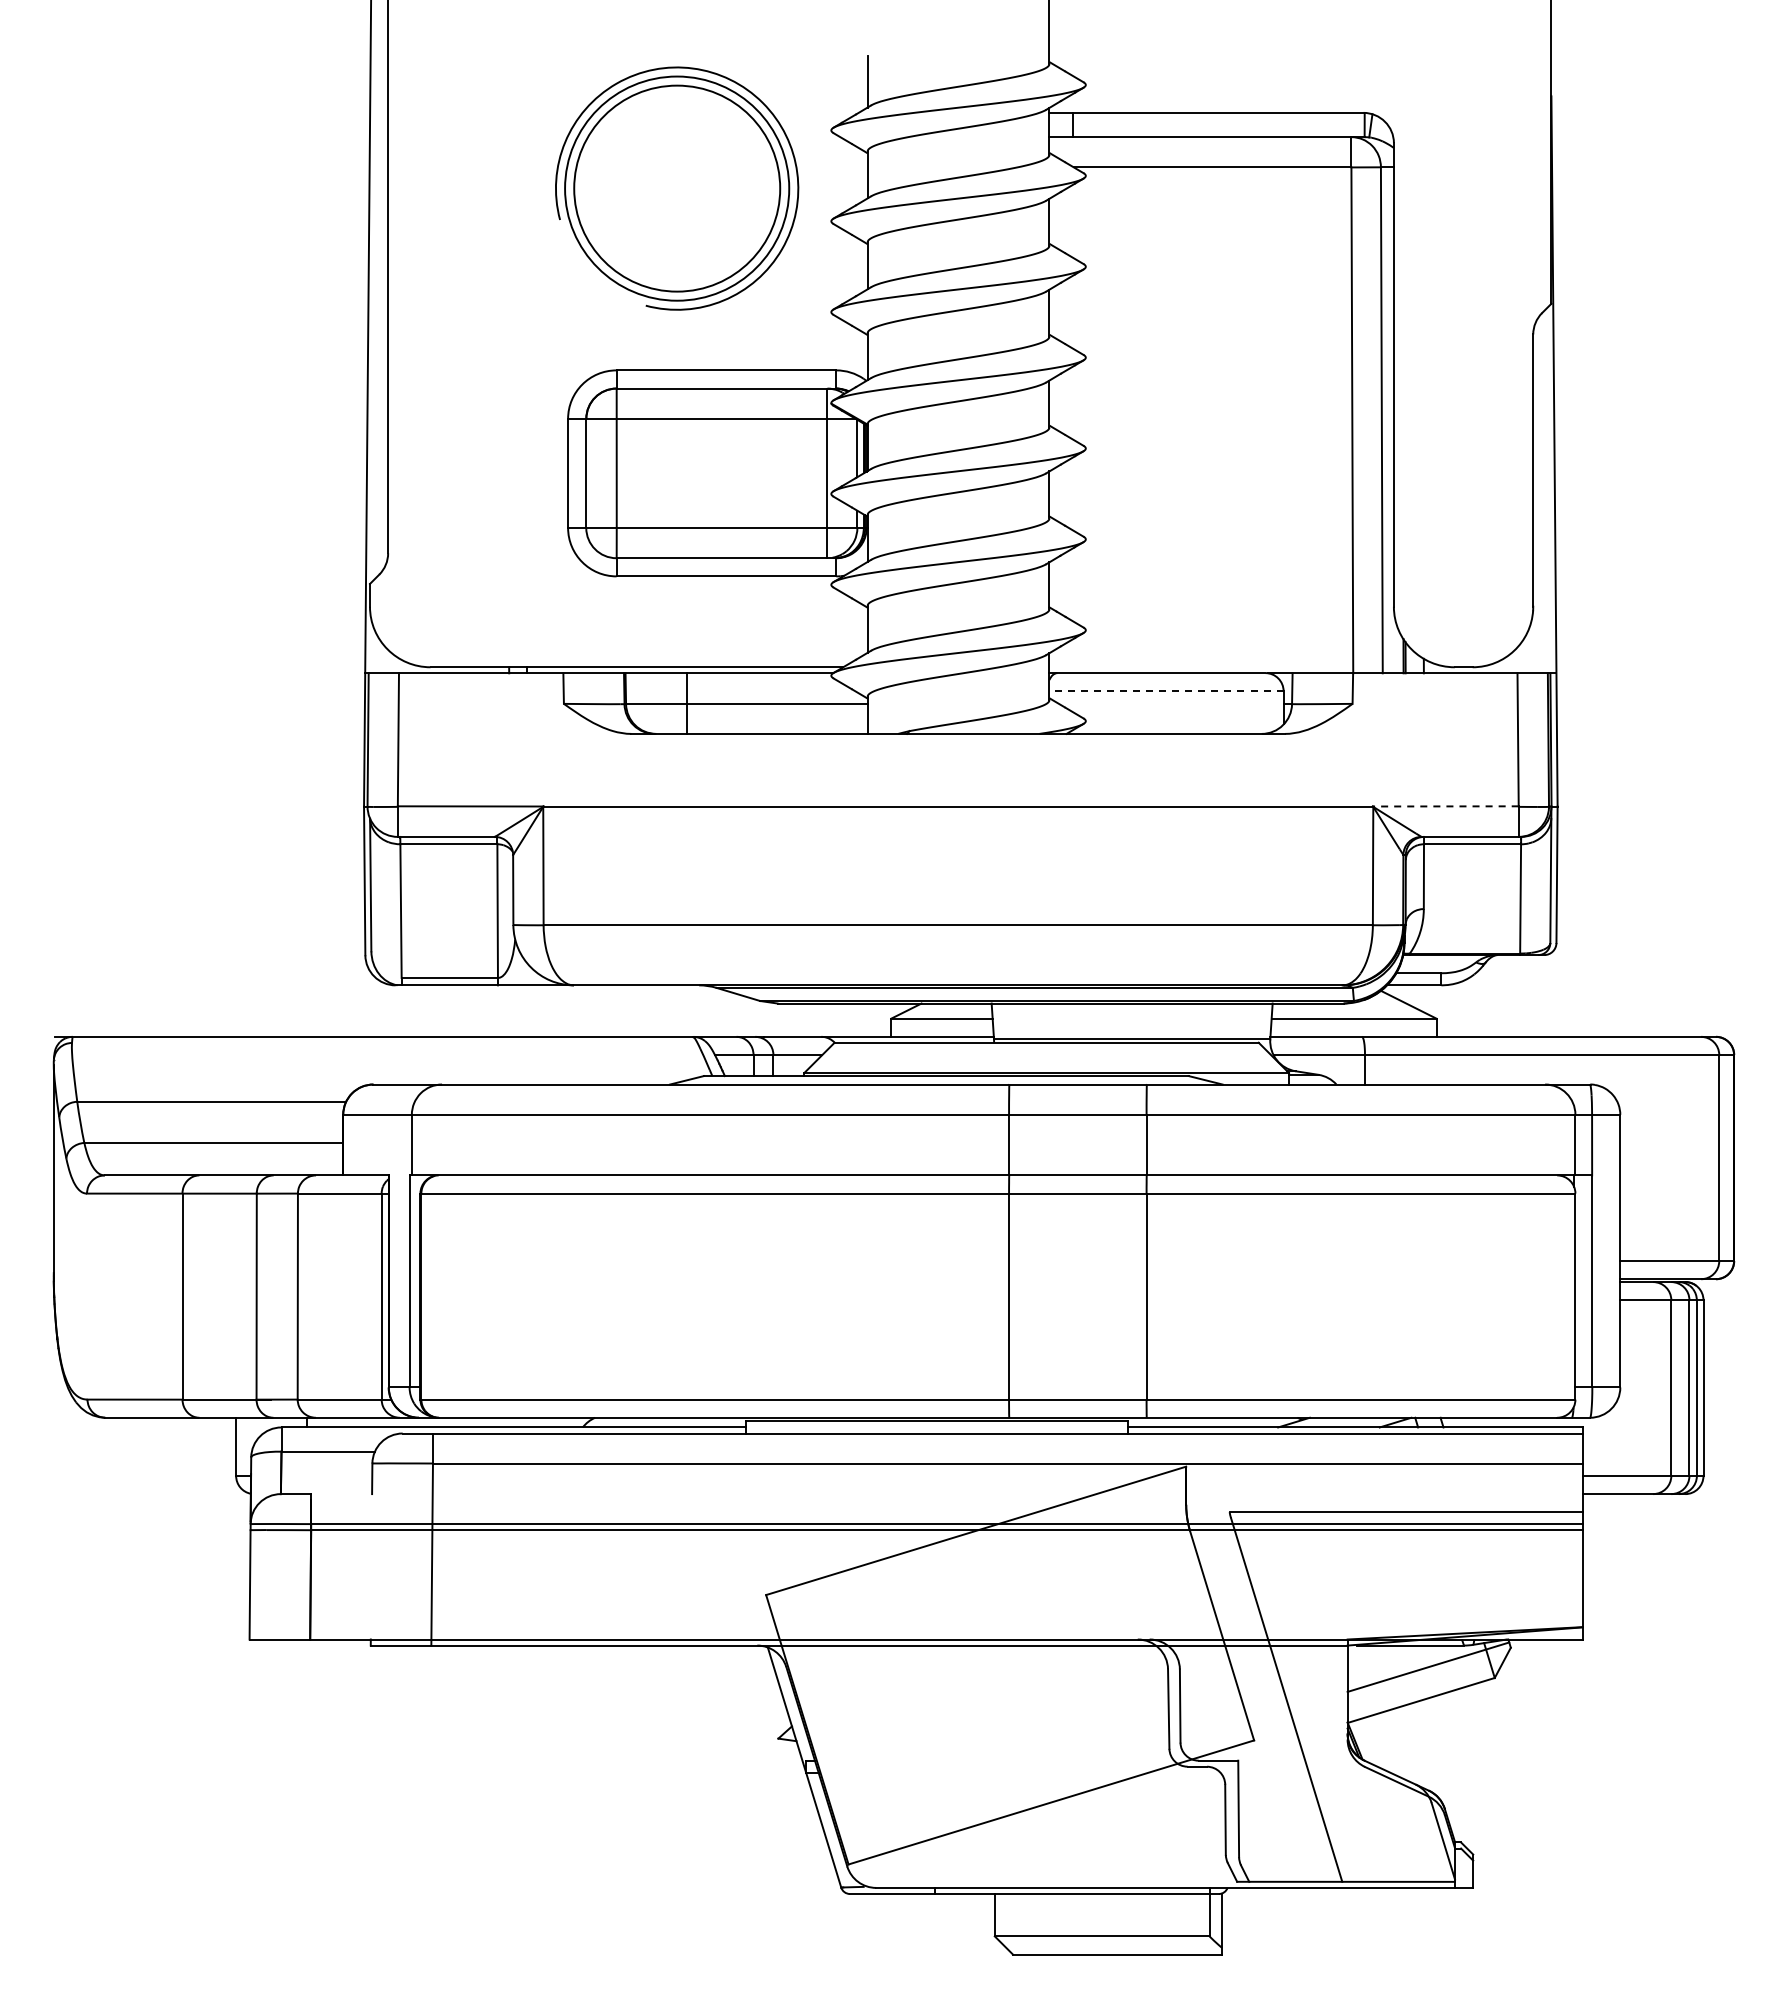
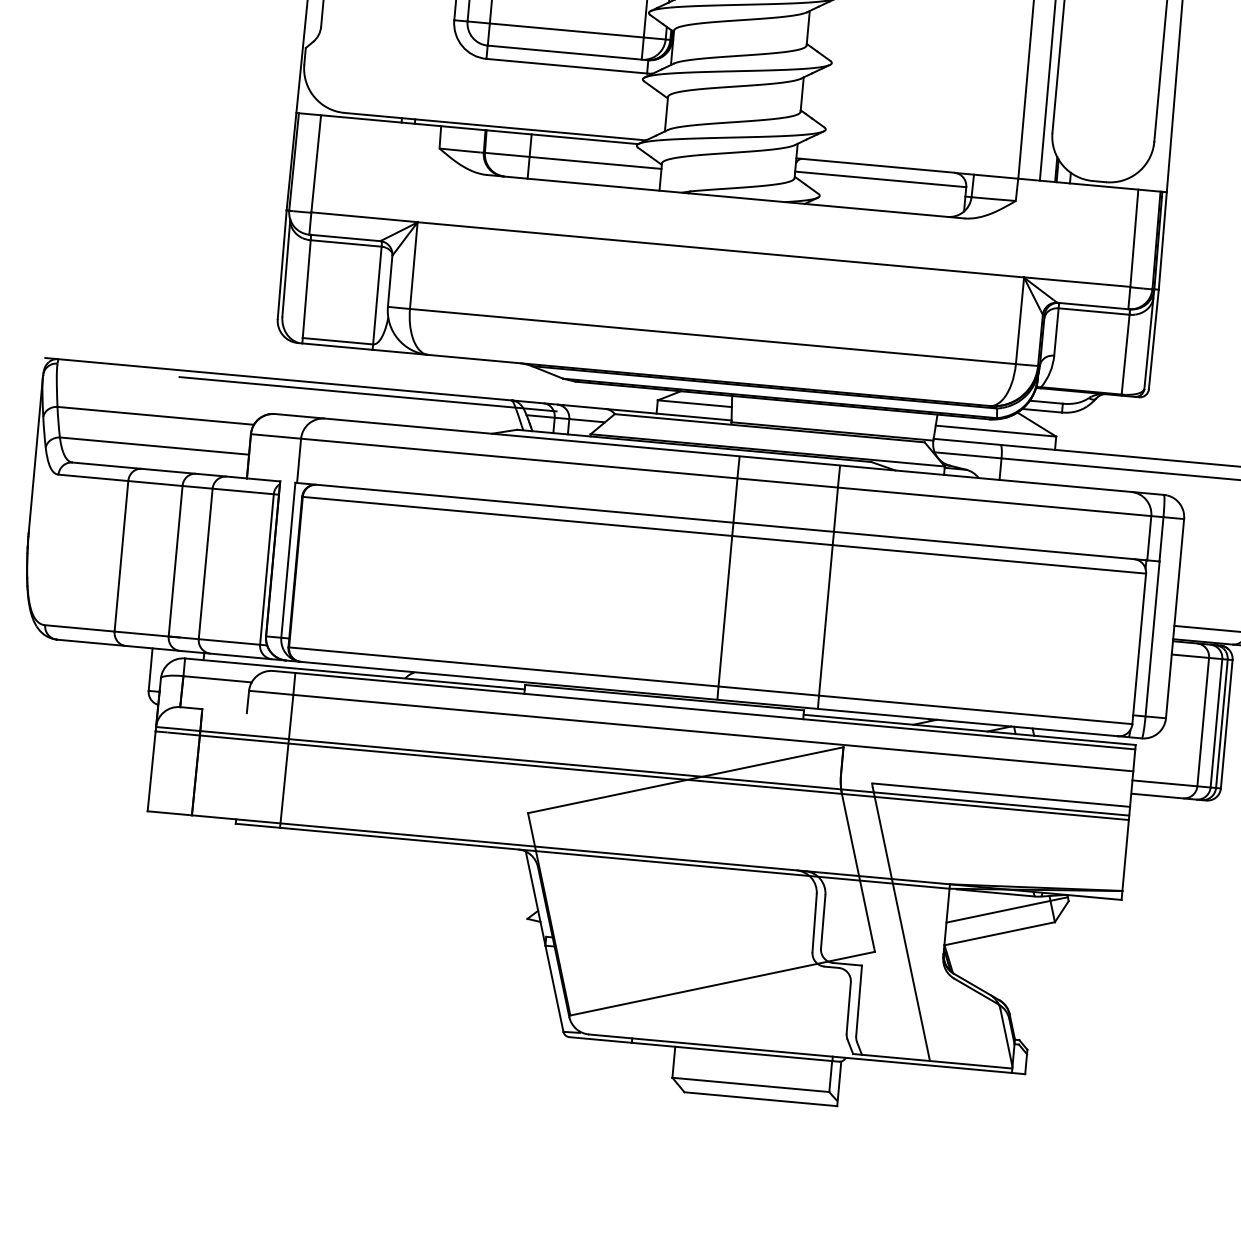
line: (1166, 691) -> (880, 179), dashed -> solid
line: (1446, 806) -> (1077, 282), dashed -> solid
line: (497, 1046) -> (368, 394), added

